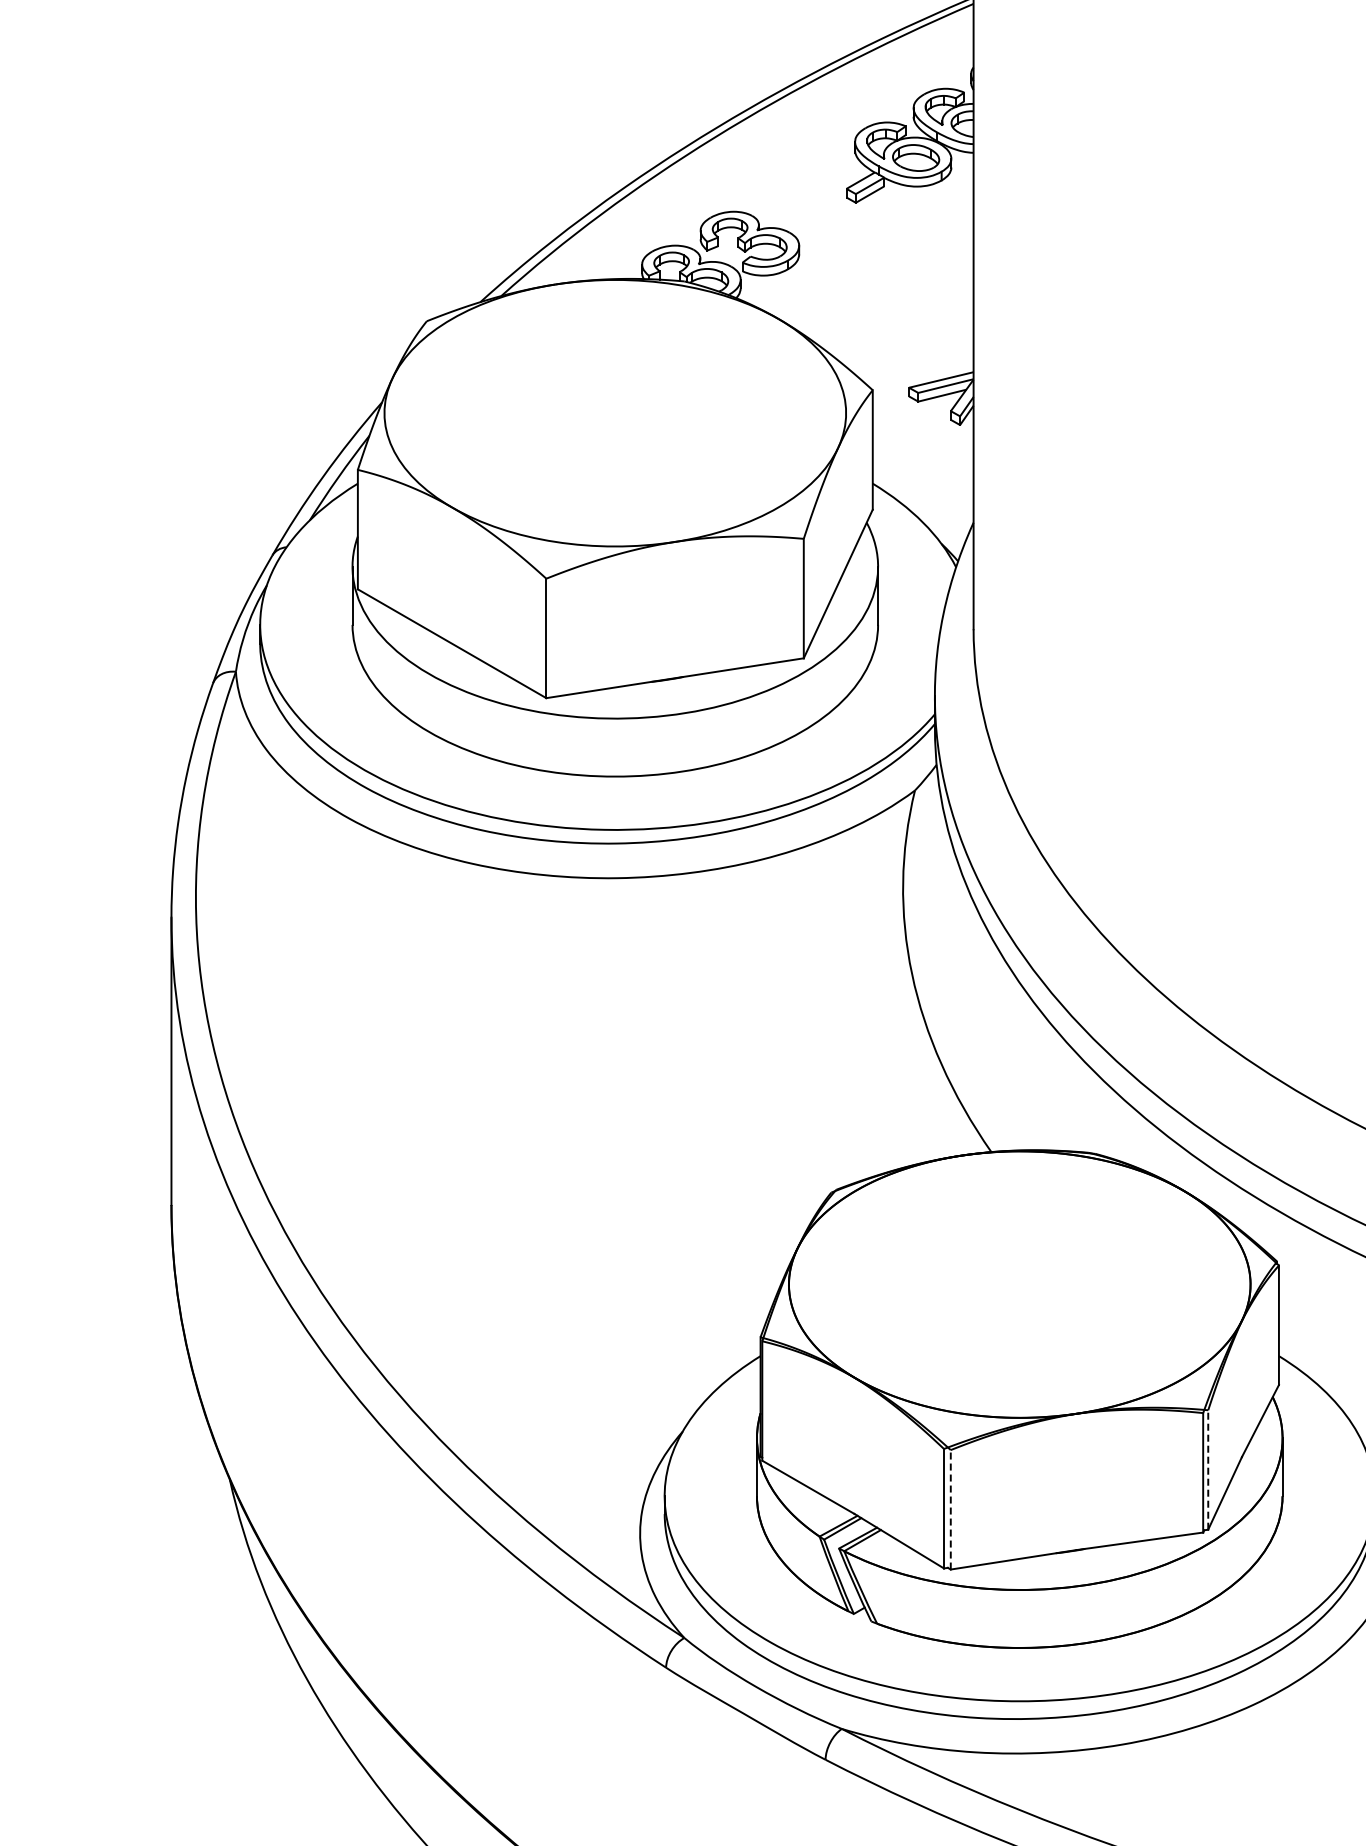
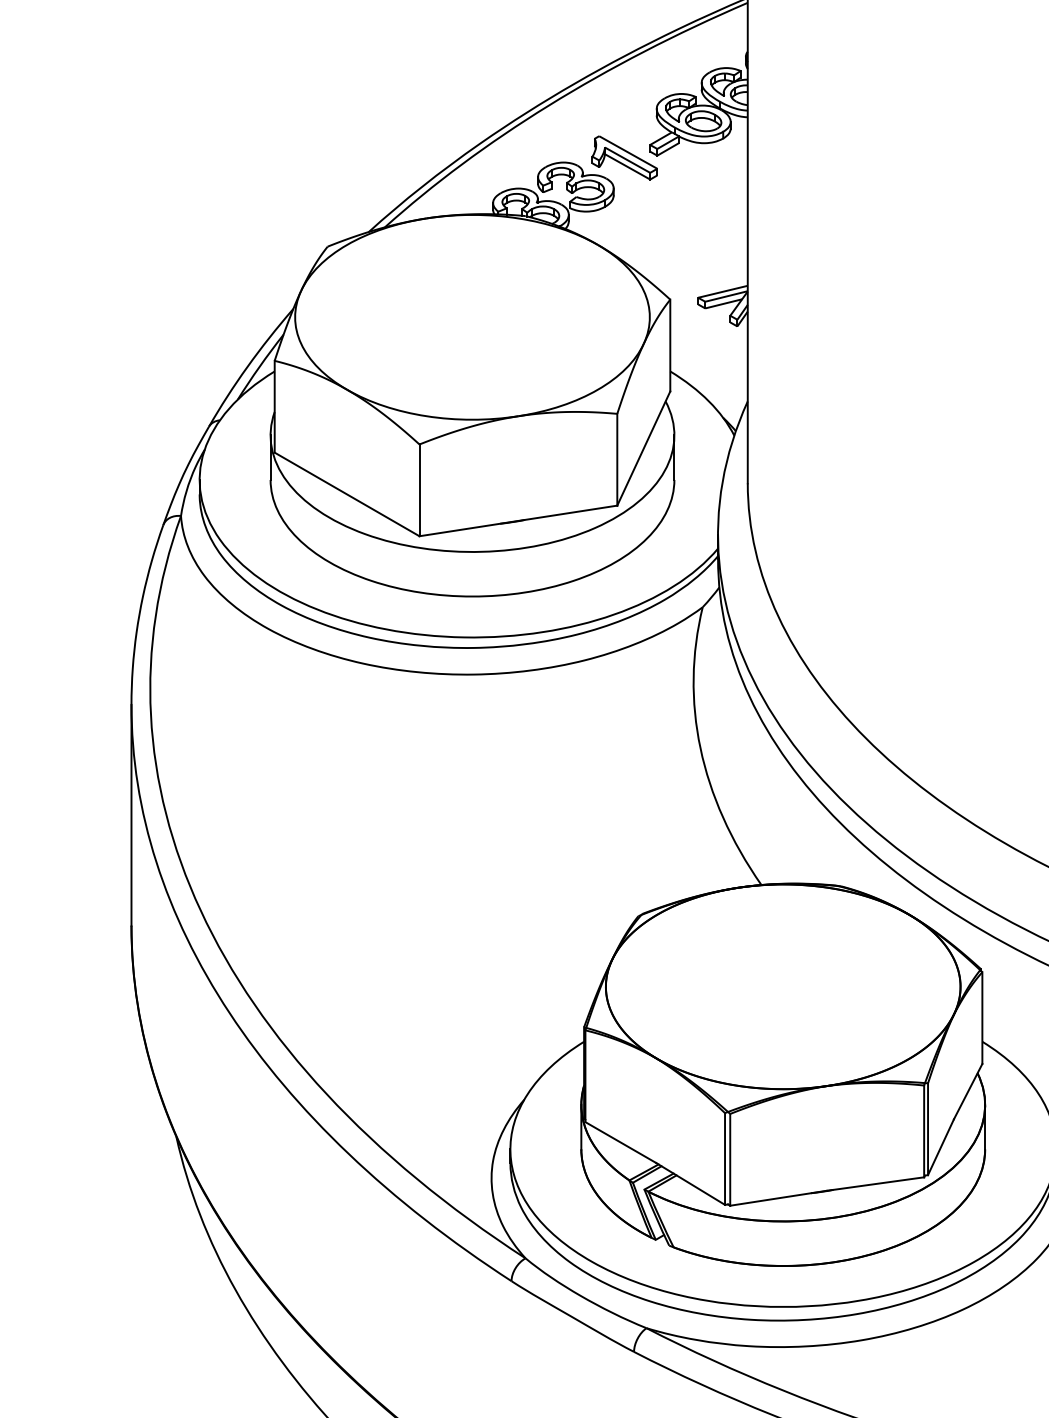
part: (813, 205) -> (624, 157), added
line: (1208, 1469) -> (928, 1128), dashed -> solid
line: (950, 1509) -> (730, 1159), dashed -> solid

